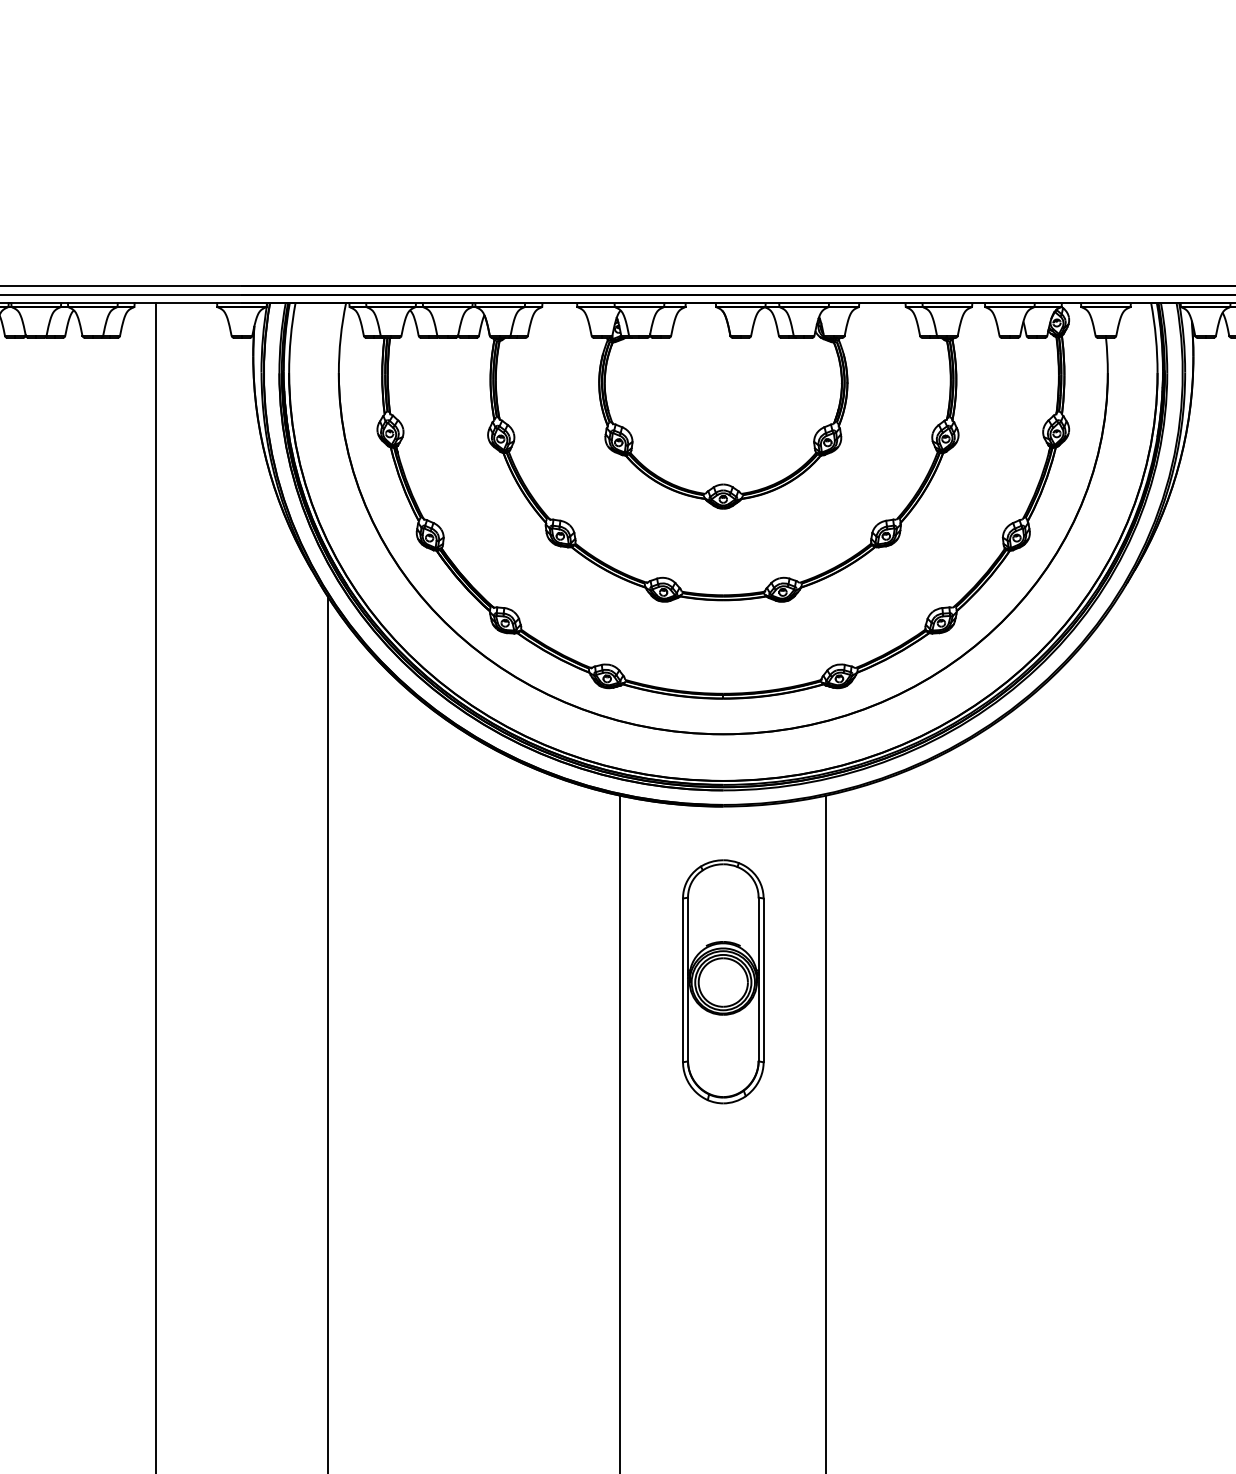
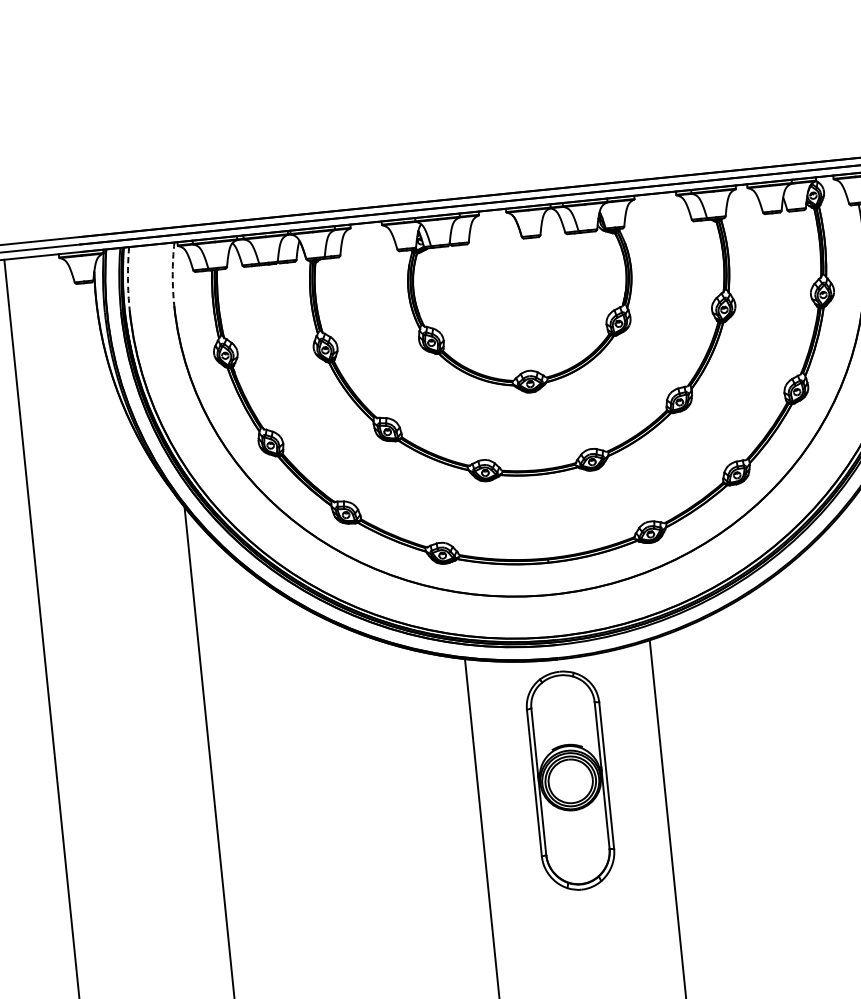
arc: (290, 337) -> (127, 278), solid -> dashed
arc: (340, 337) -> (172, 273), solid -> dashed
part: (723, 981) -> (570, 780), moved

